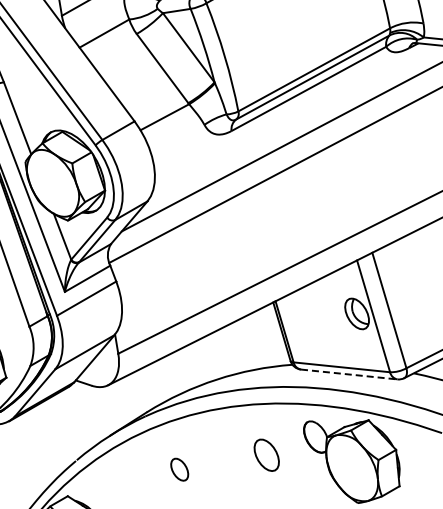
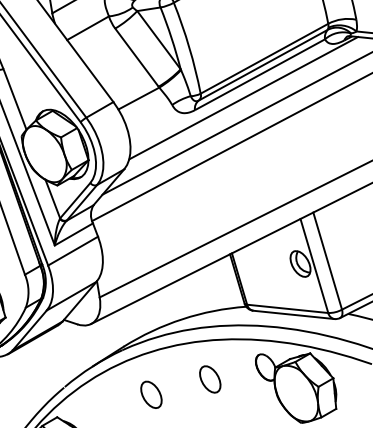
line: (289, 116) -> (243, 97), added
line: (349, 374) -> (294, 314), dashed -> solid
part: (266, 454) -> (210, 378), moved
part: (179, 469) -> (151, 394), size x1.43

